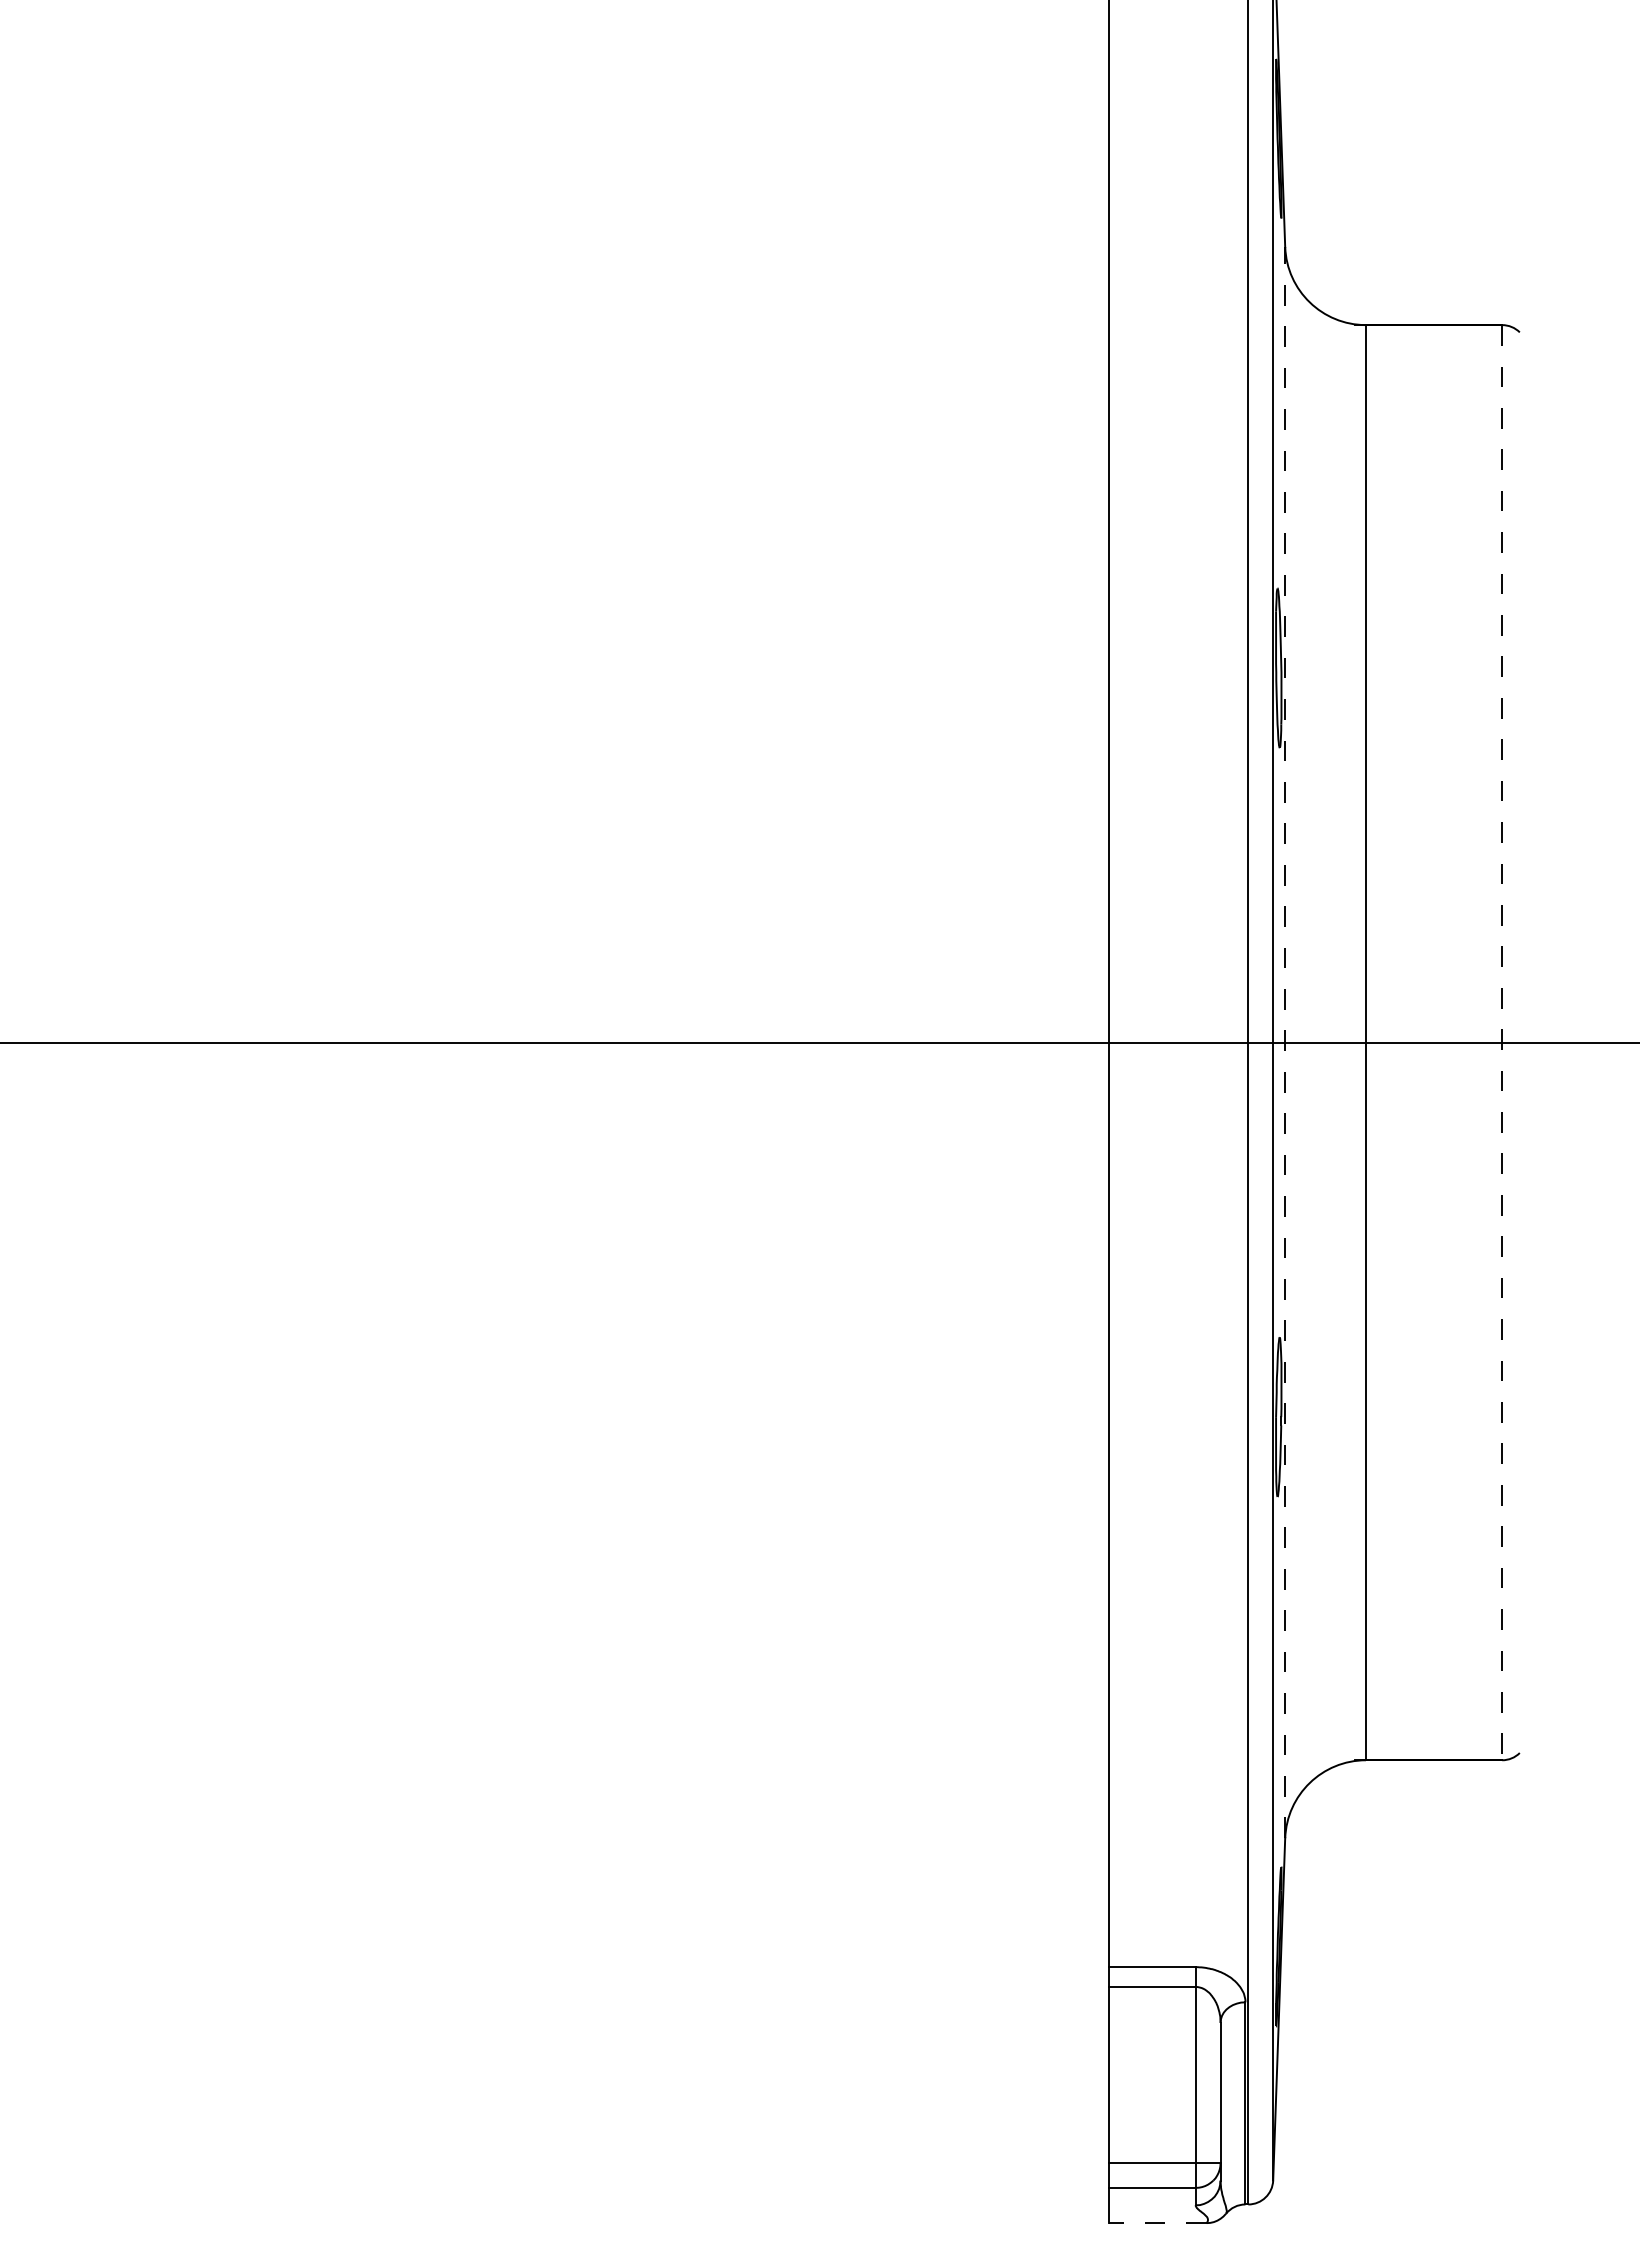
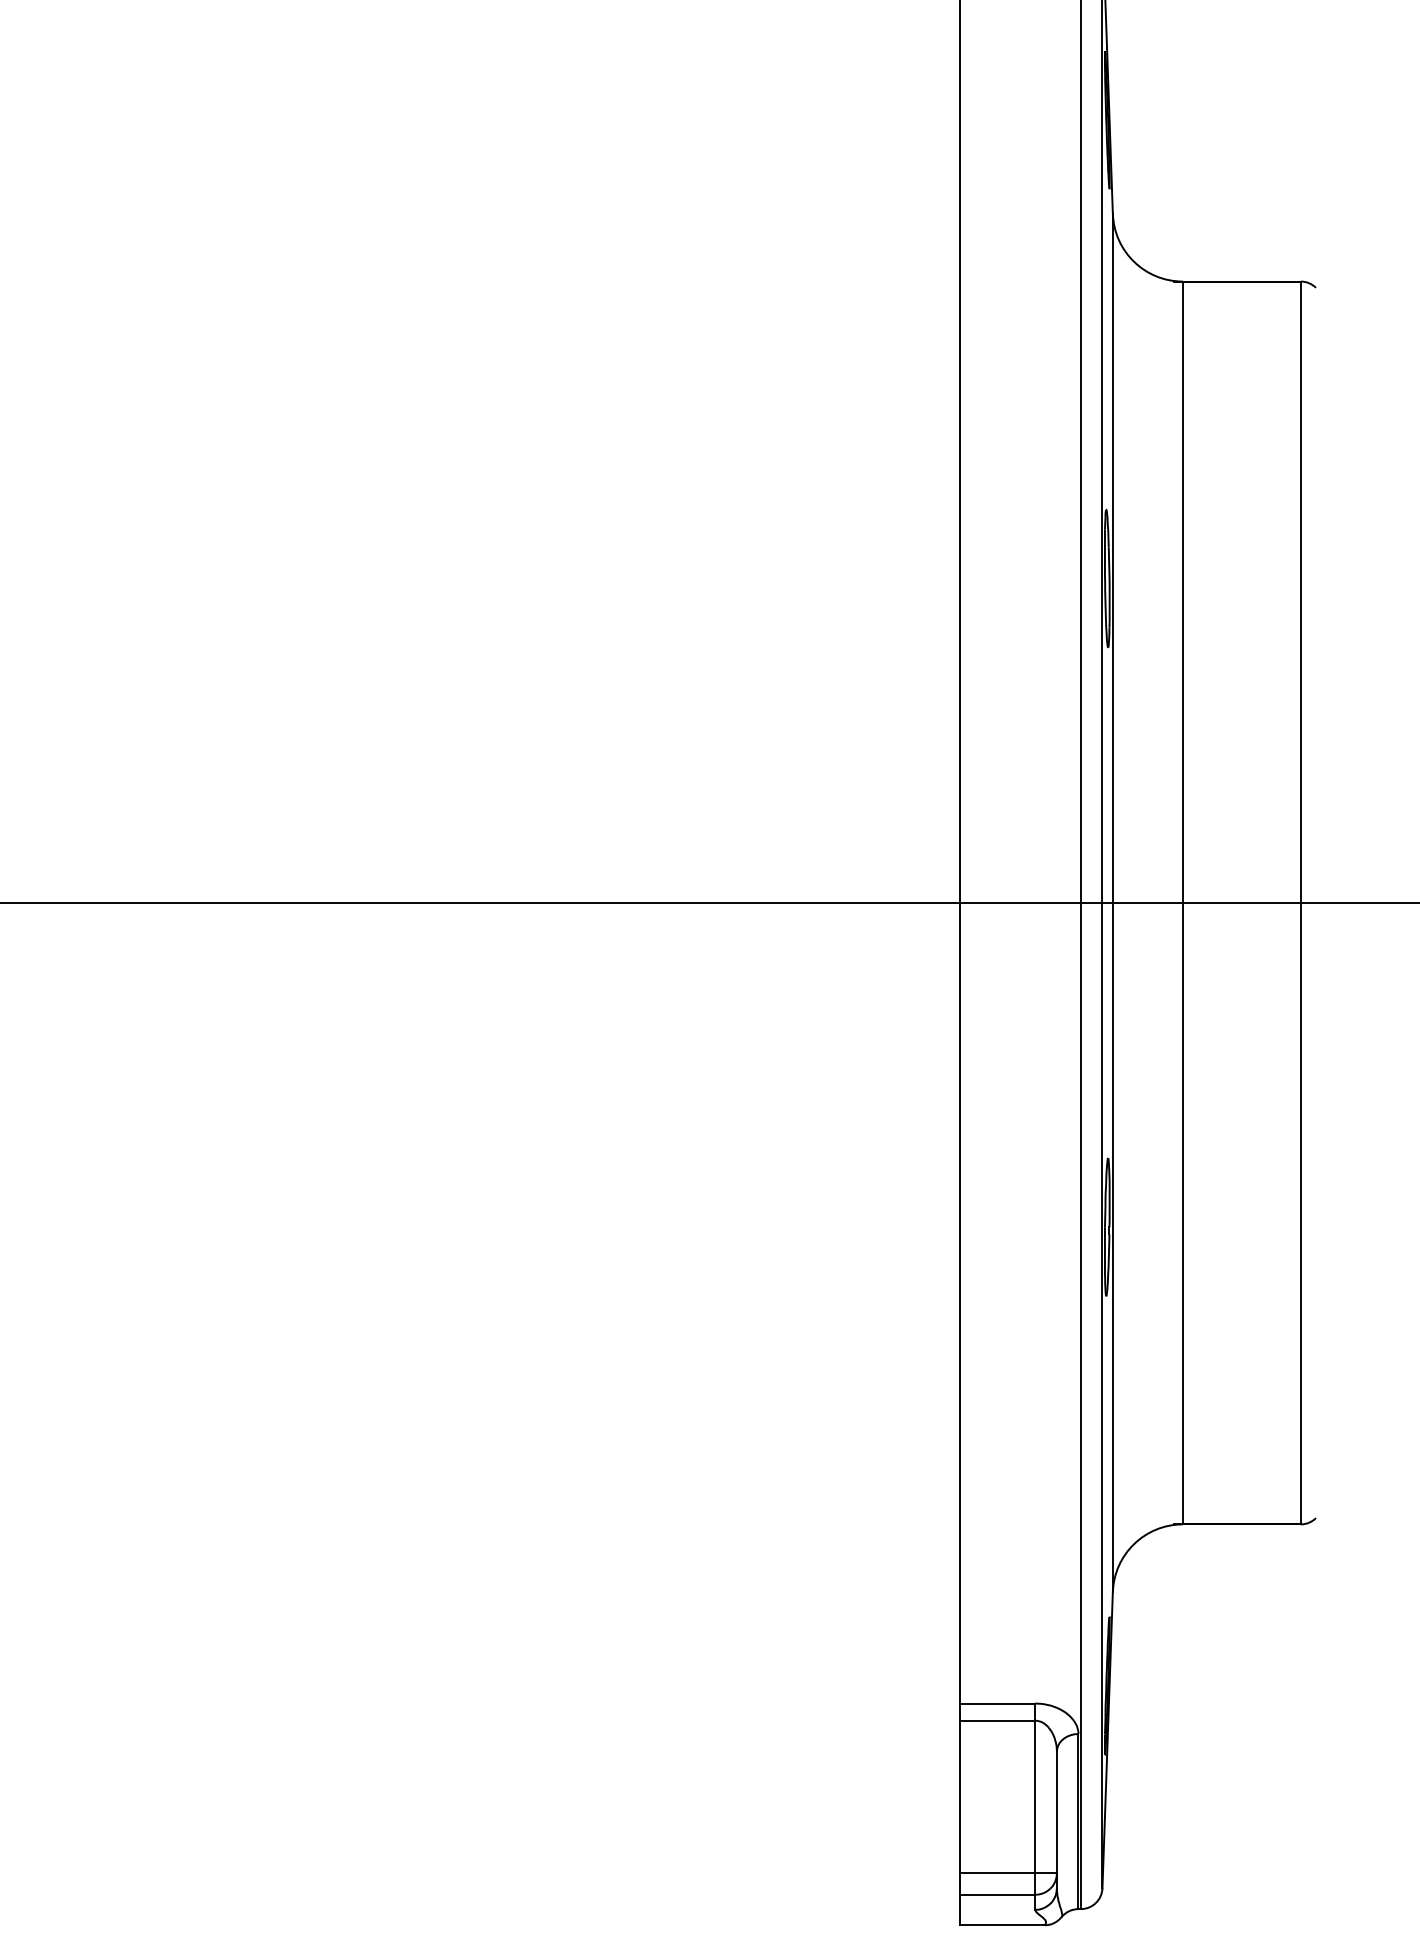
line: (1285, 1042) -> (1113, 902), dashed -> solid
line: (1502, 1042) -> (1301, 902), dashed -> solid
line: (1157, 2223) -> (1002, 1925), dashed -> solid

